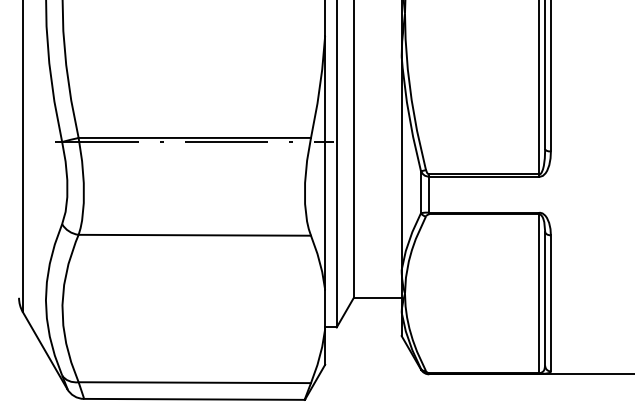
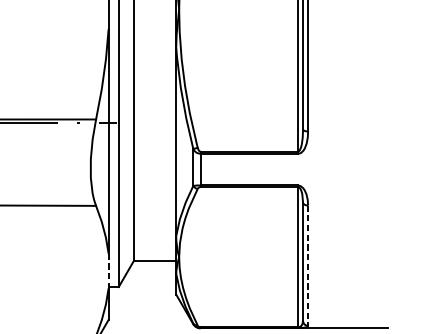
line: (550, 303) -> (307, 265), solid -> dashed
line: (325, 309) -> (108, 271), solid -> dashed

